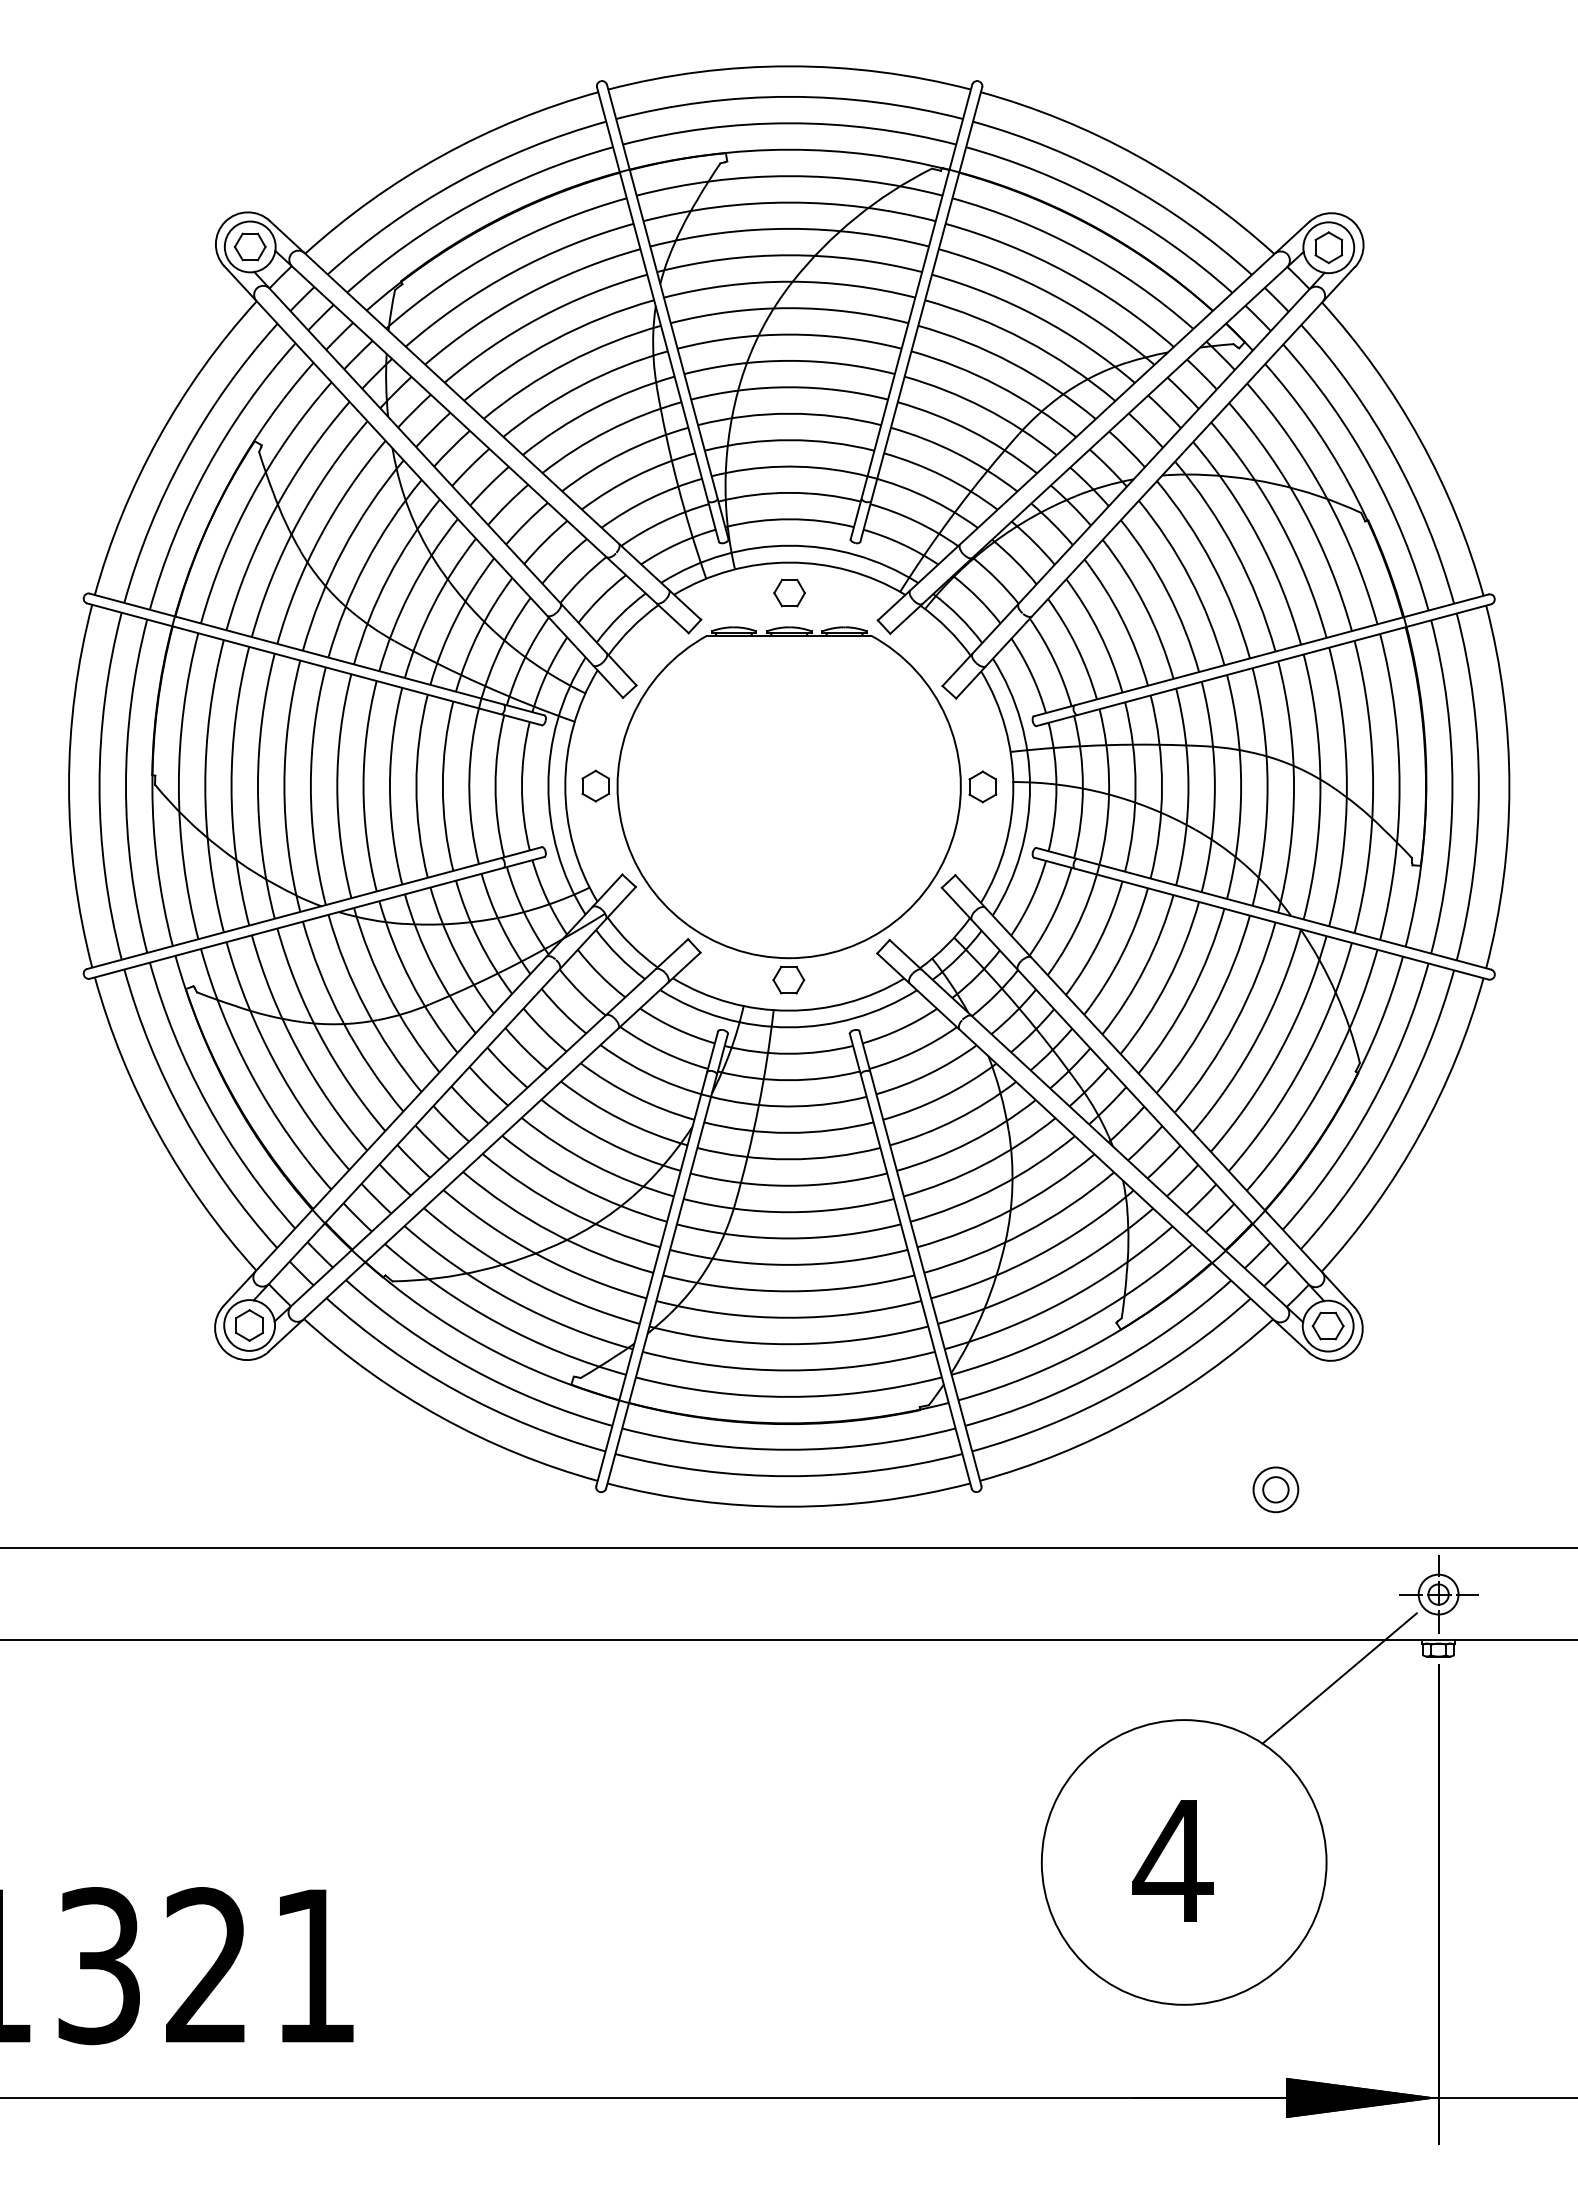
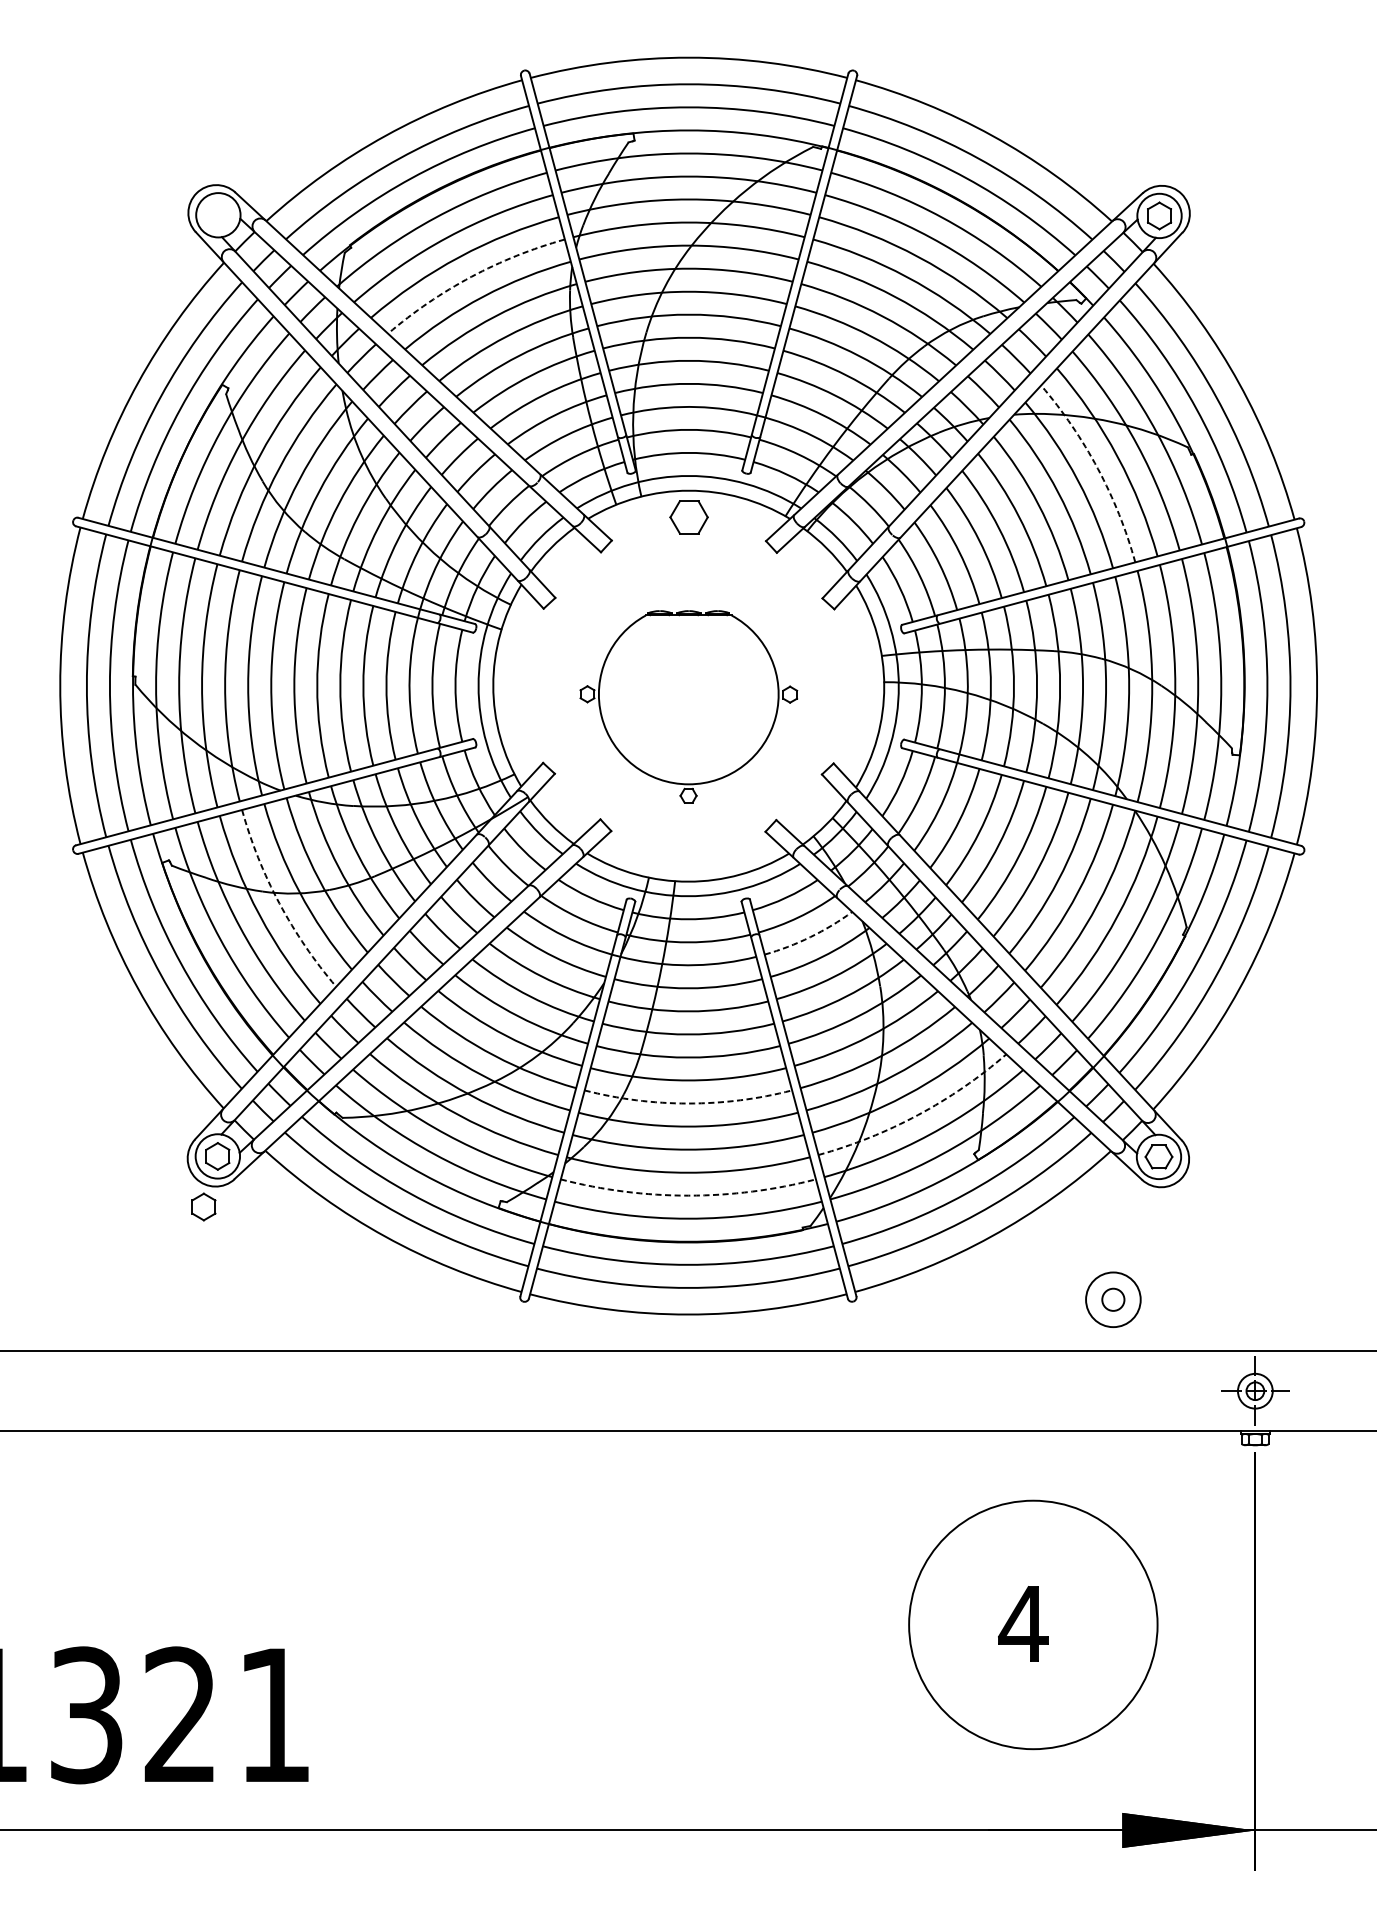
part: (249, 246) -> (217, 214), removed
arc: (540, 317) -> (471, 276), solid -> dashed
arc: (1258, 537) -> (1098, 468), solid -> dashed
part: (789, 592) -> (688, 516), size x1.4
part: (789, 810) -> (688, 707), size x0.6
arc: (320, 1035) -> (279, 903), solid -> dashed
arc: (928, 1074) -> (810, 937), solid -> dashed
arc: (788, 1264) -> (688, 1103), solid -> dashed
arc: (1052, 1278) -> (918, 1115), solid -> dashed
arc: (788, 1370) -> (688, 1195), solid -> dashed
part: (233, 1383) -> (203, 1207), added
circle: (1275, 1489) -> (1113, 1299), size x1.4
line: (1339, 1678) -> (1168, 1464), removed
part: (1172, 1860) -> (1023, 1623), size x0.7

